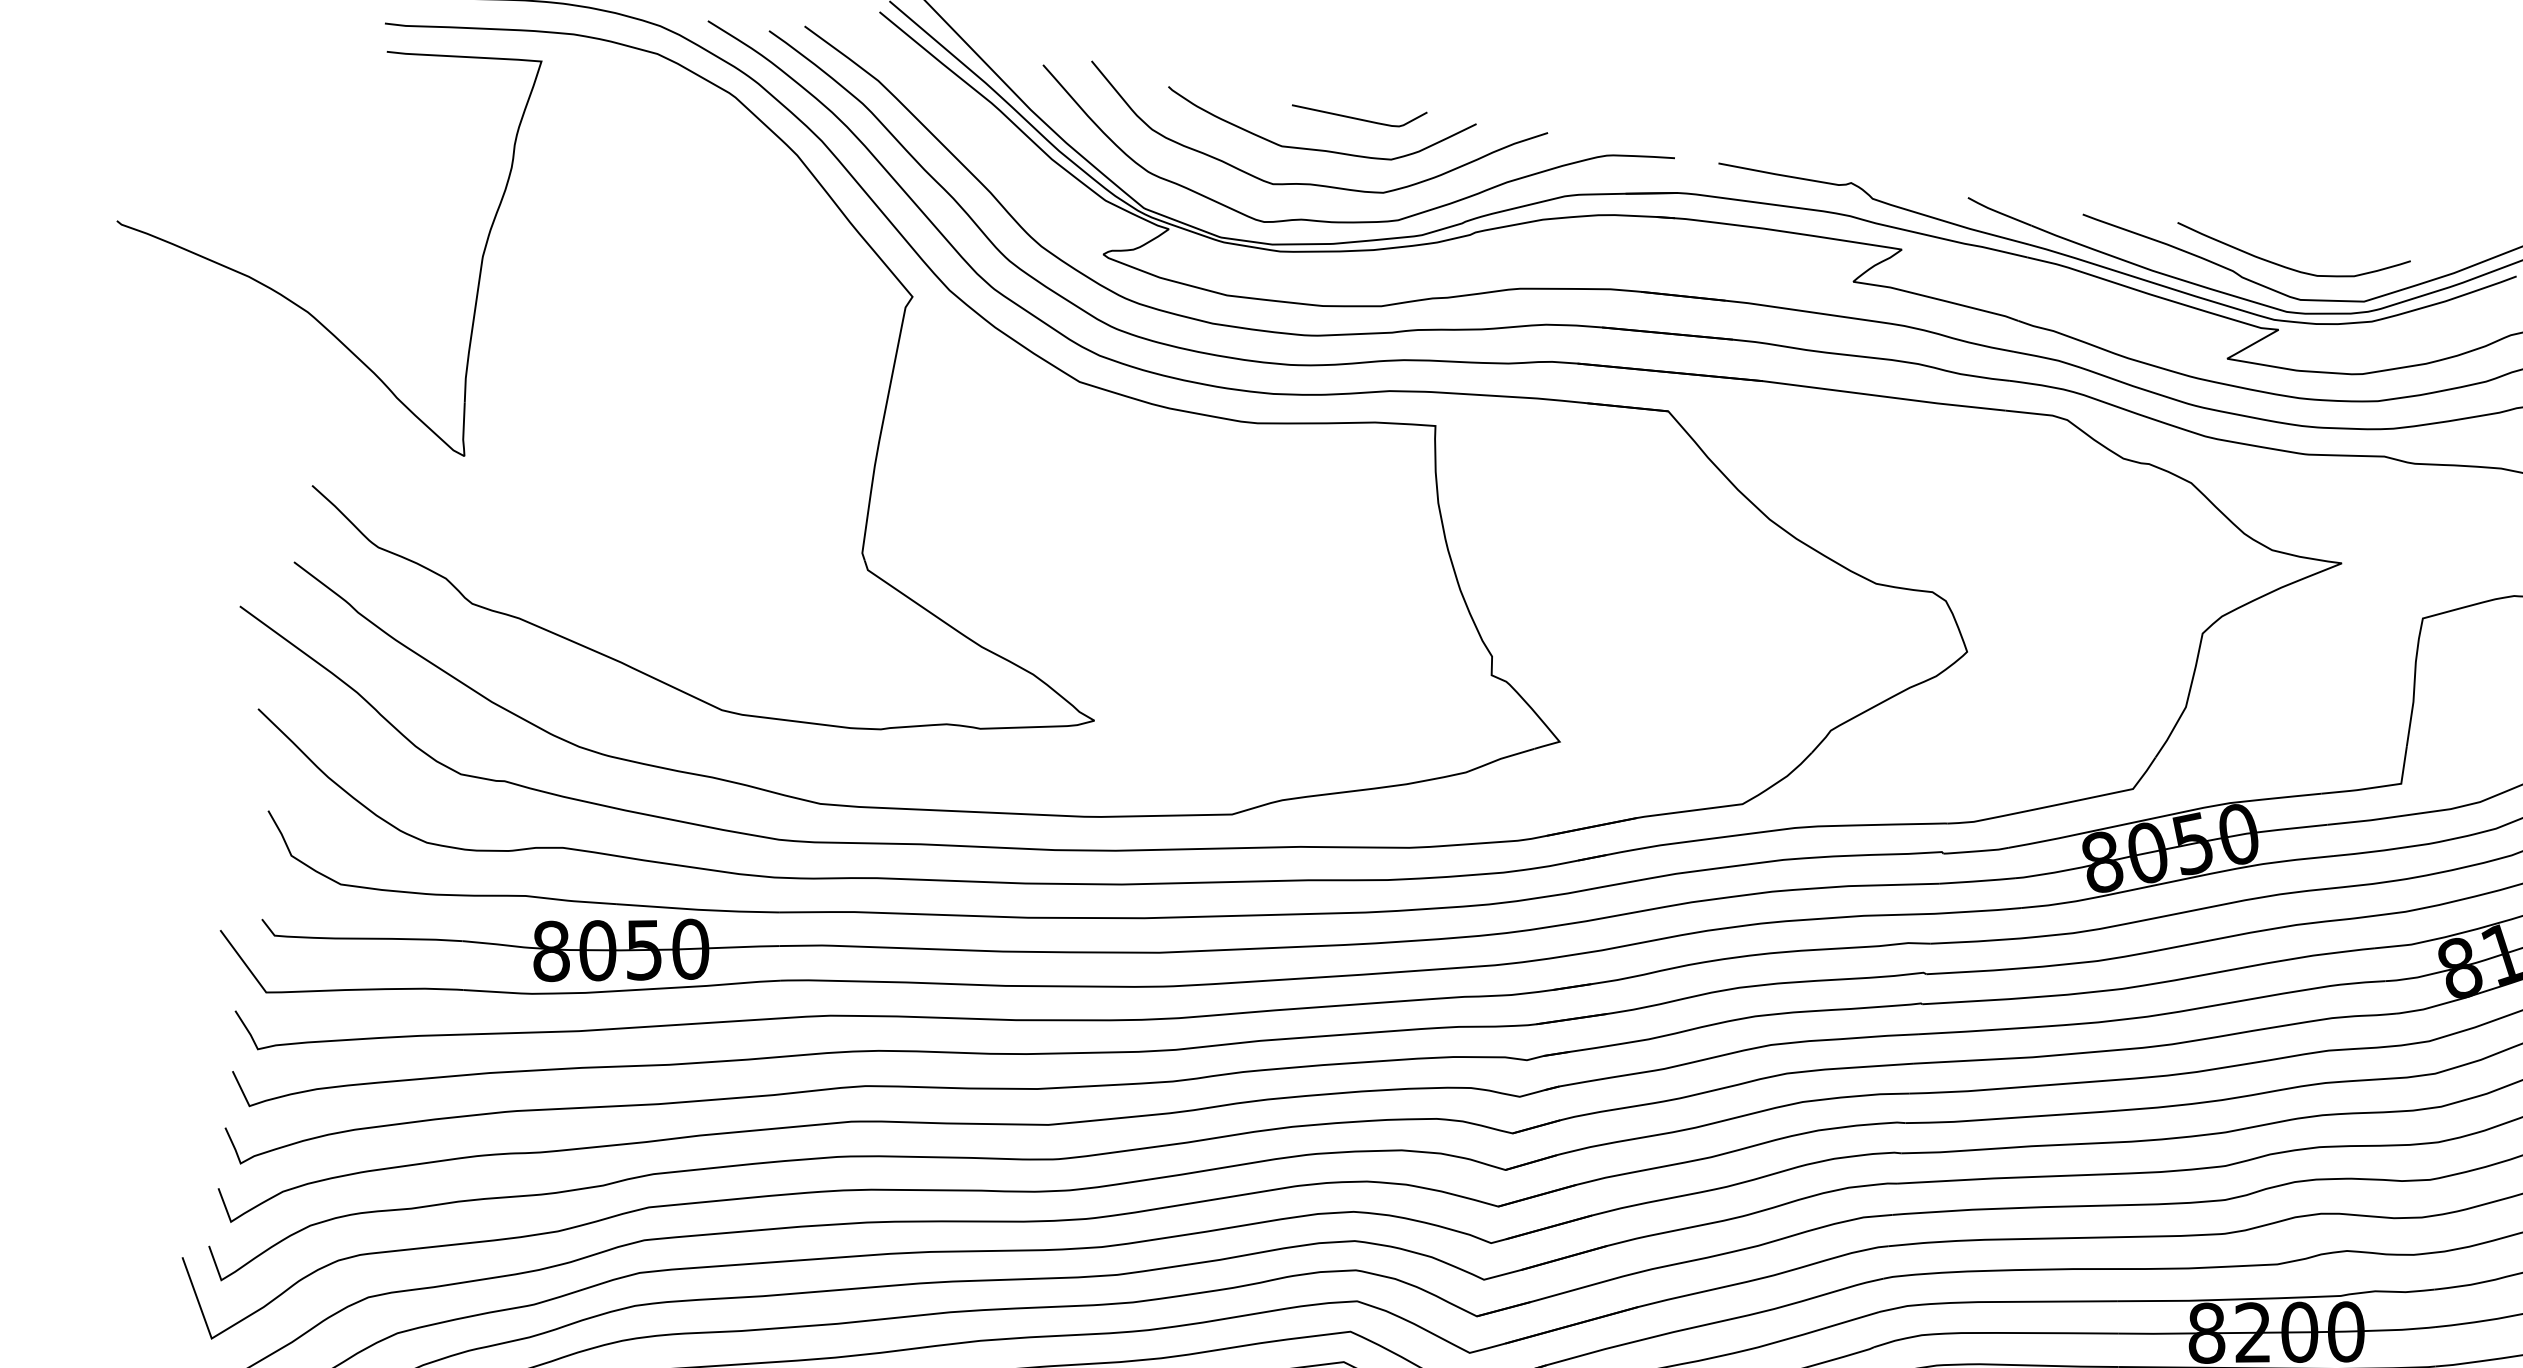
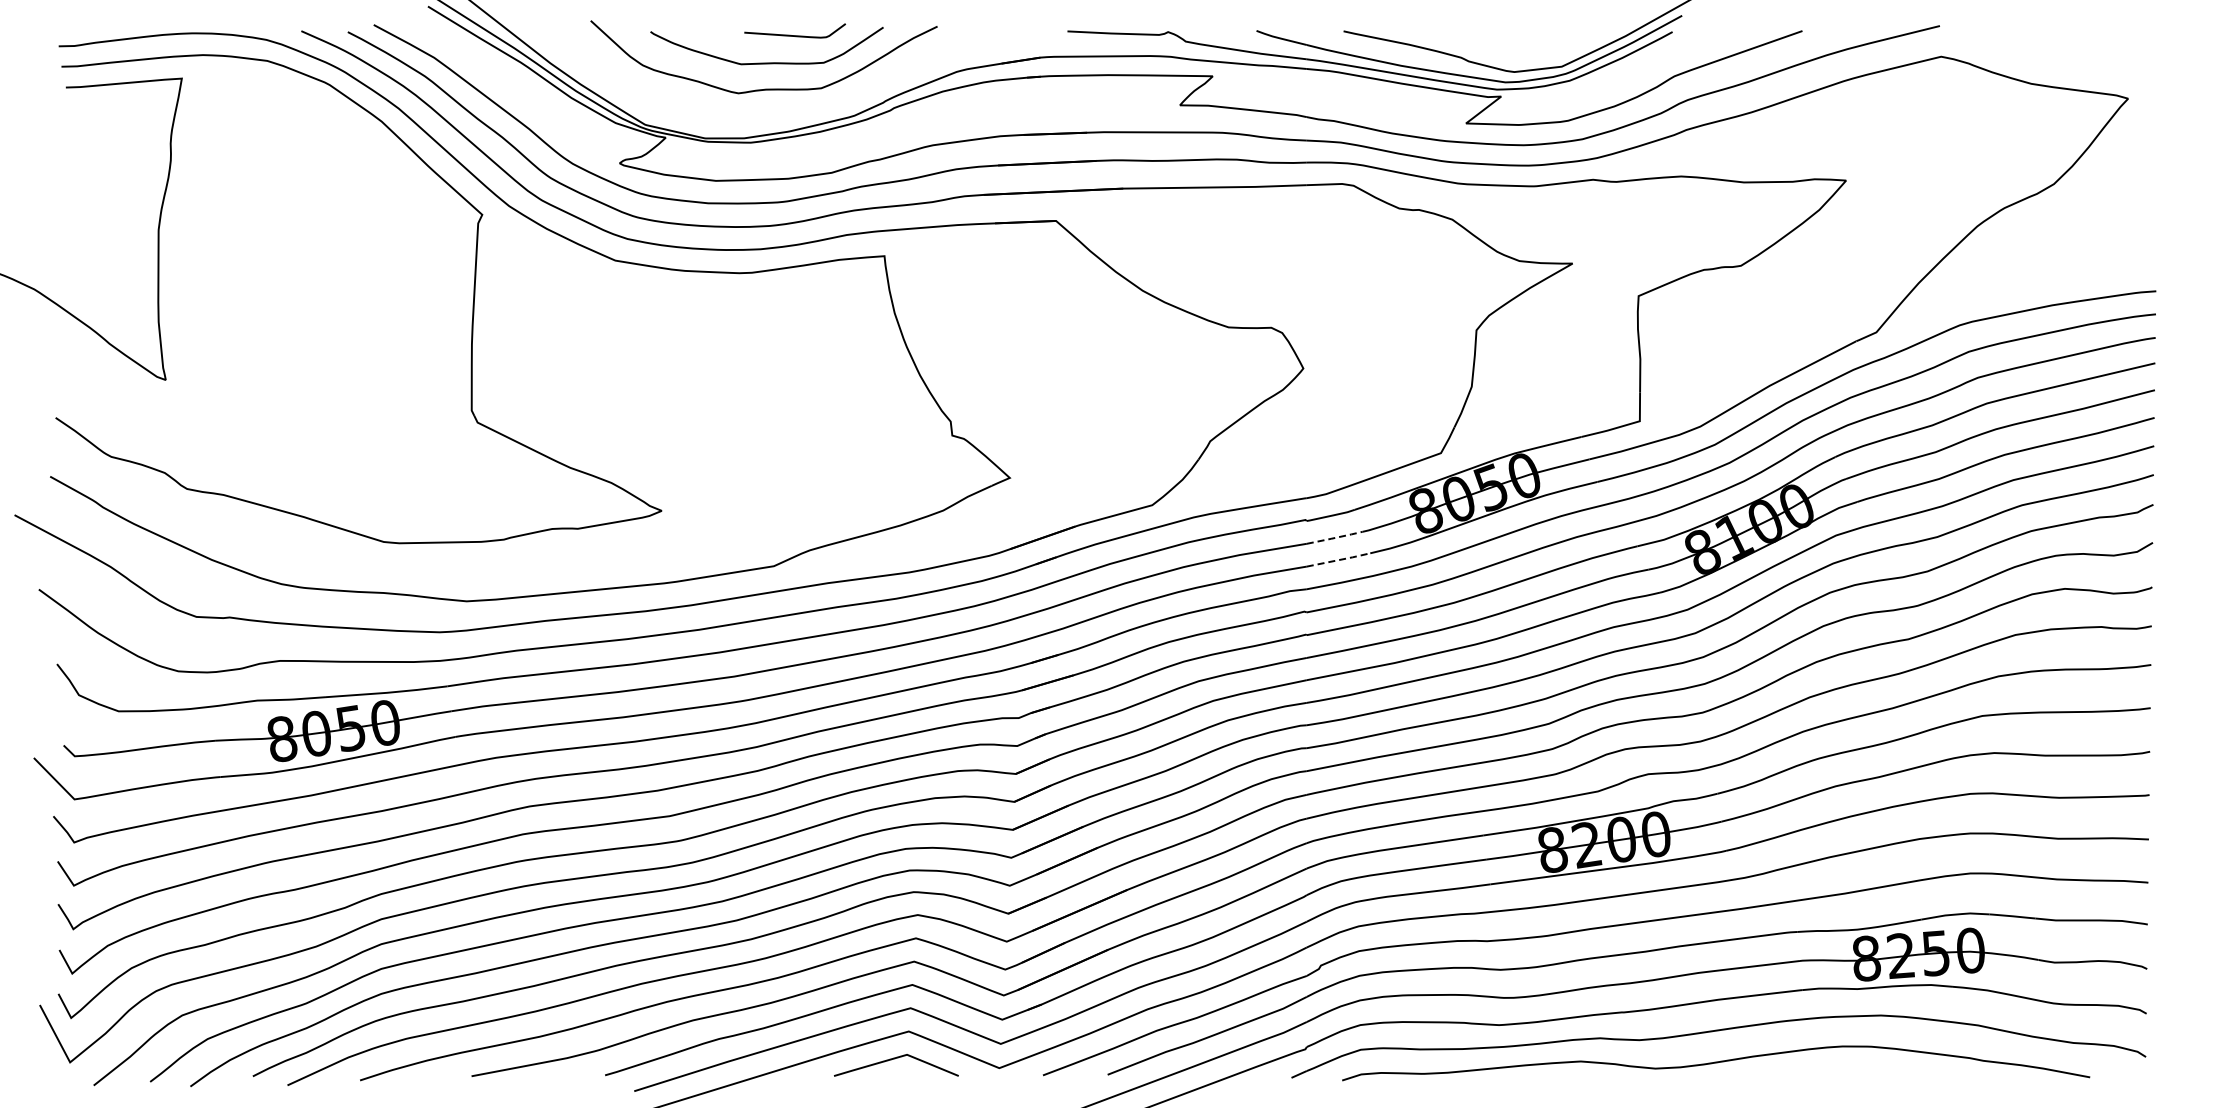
curve: (1349, 220) -> (799, 112), removed
curve: (2287, 266) -> (1501, 48), removed
line: (1976, 881) -> (1334, 538), solid -> dashed
line: (1980, 910) -> (1340, 559), solid -> dashed

